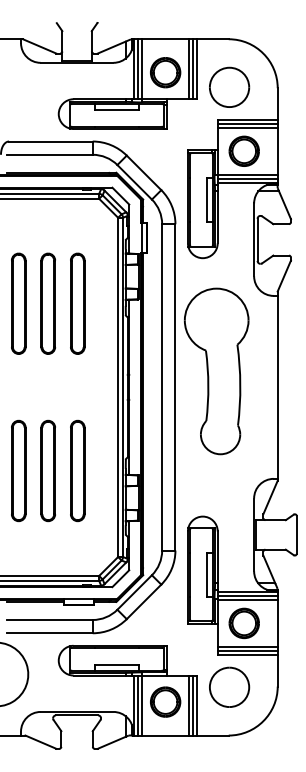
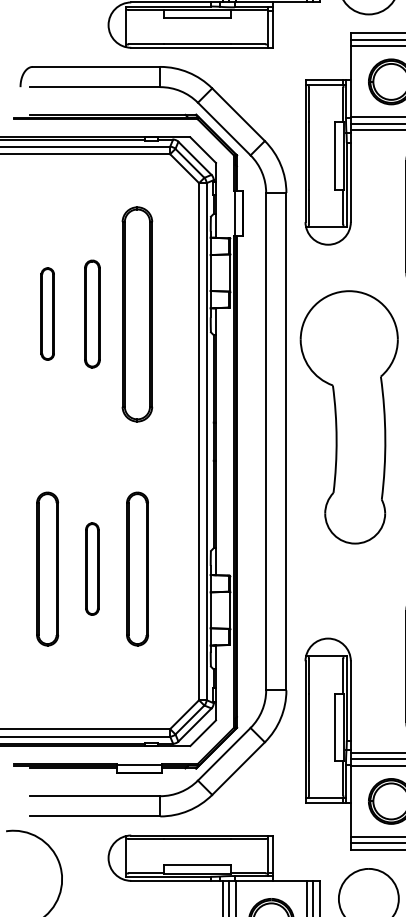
part: (18, 303) -> (47, 313), size x0.6
part: (47, 303) -> (91, 313), size x0.7
part: (77, 303) -> (137, 313), size x1.4
part: (47, 470) -> (91, 568), size x0.6

